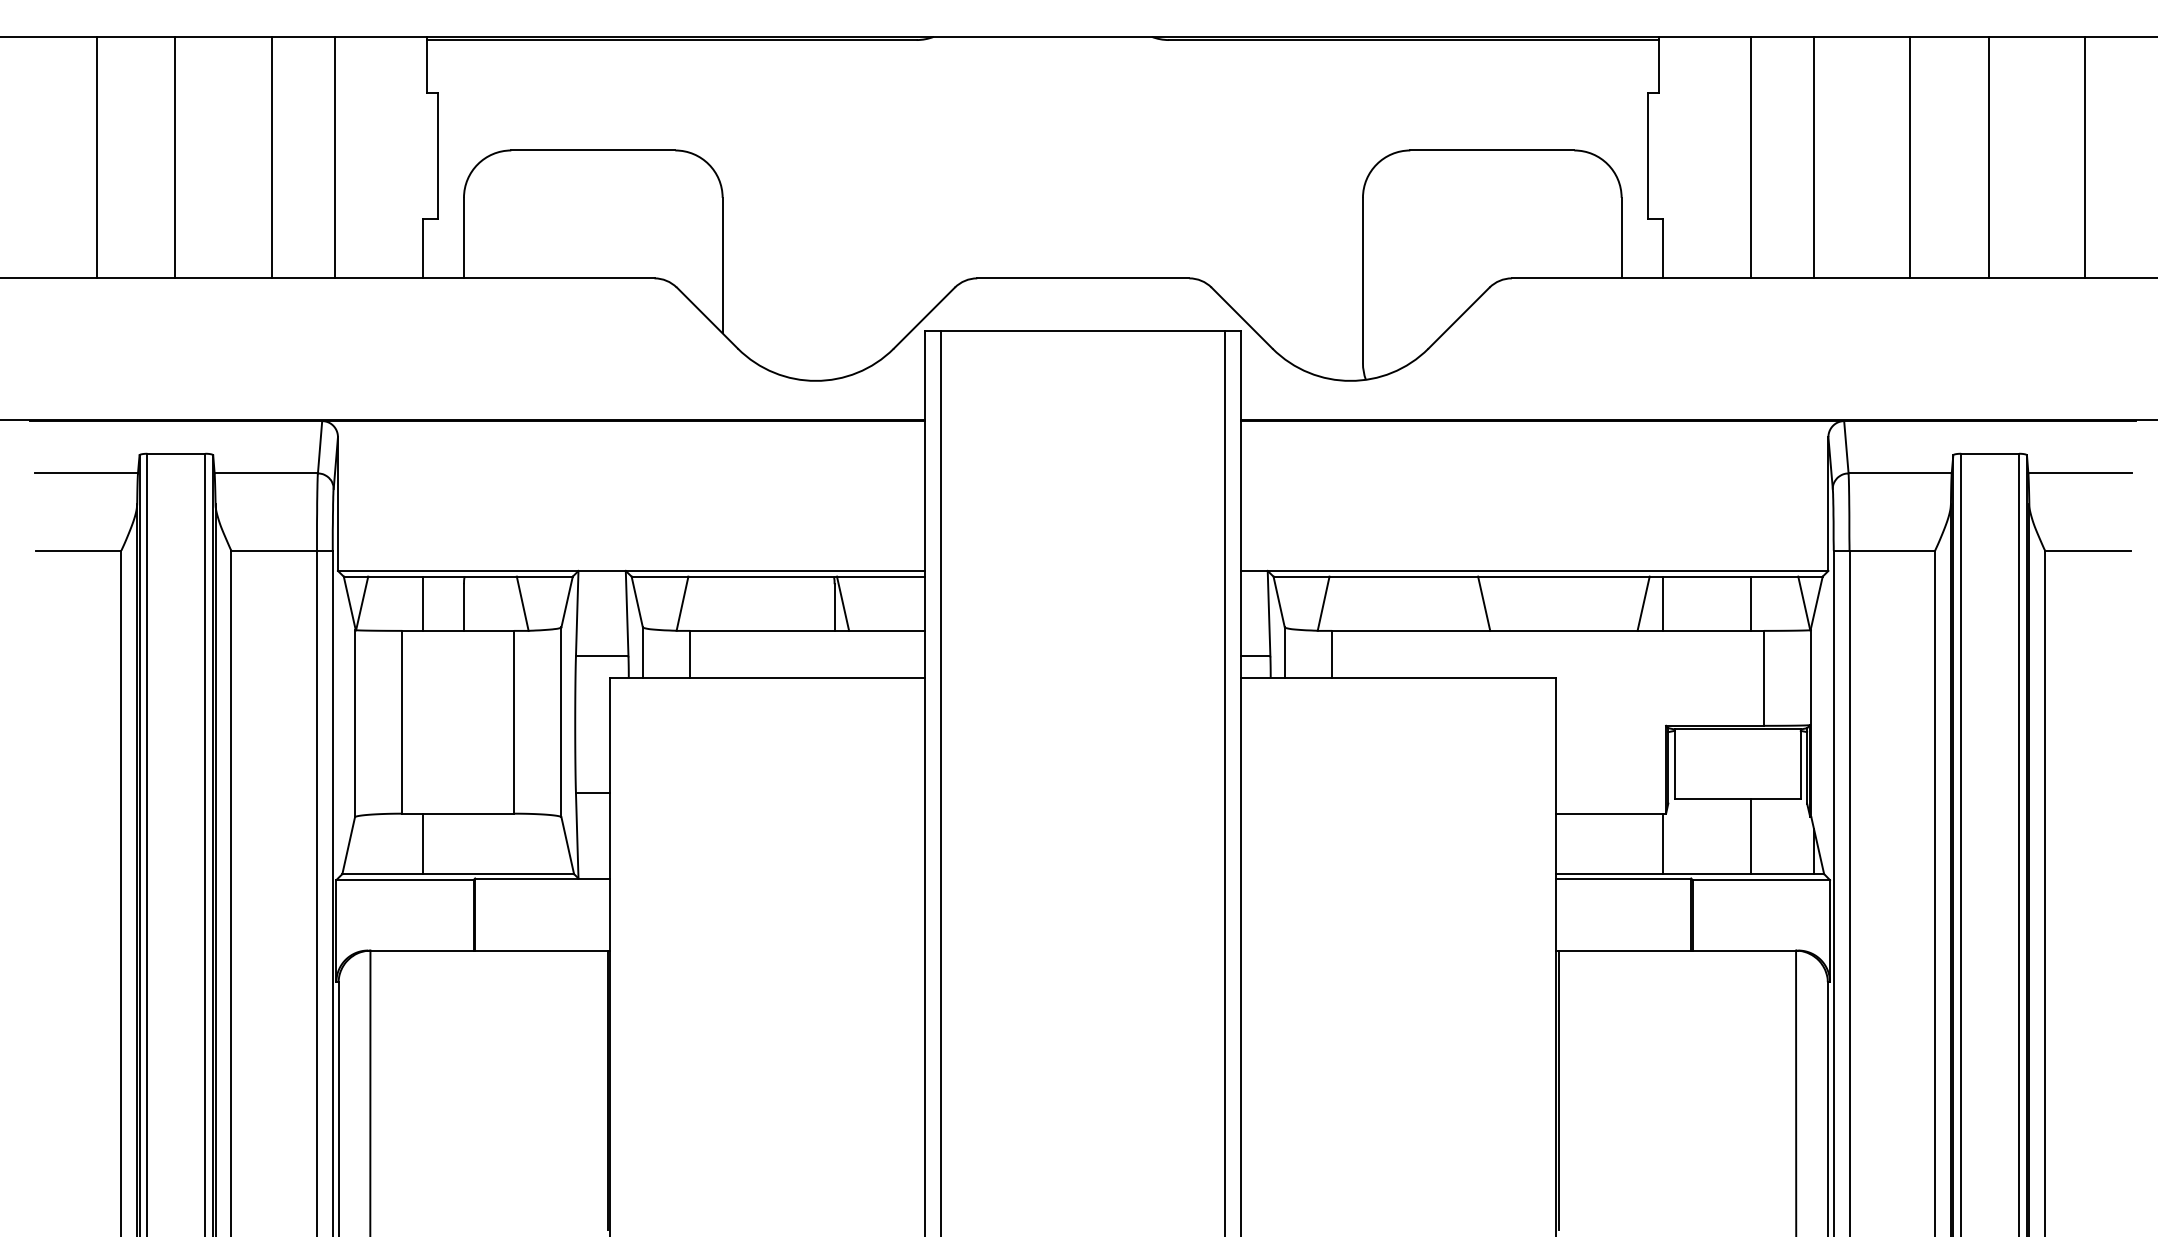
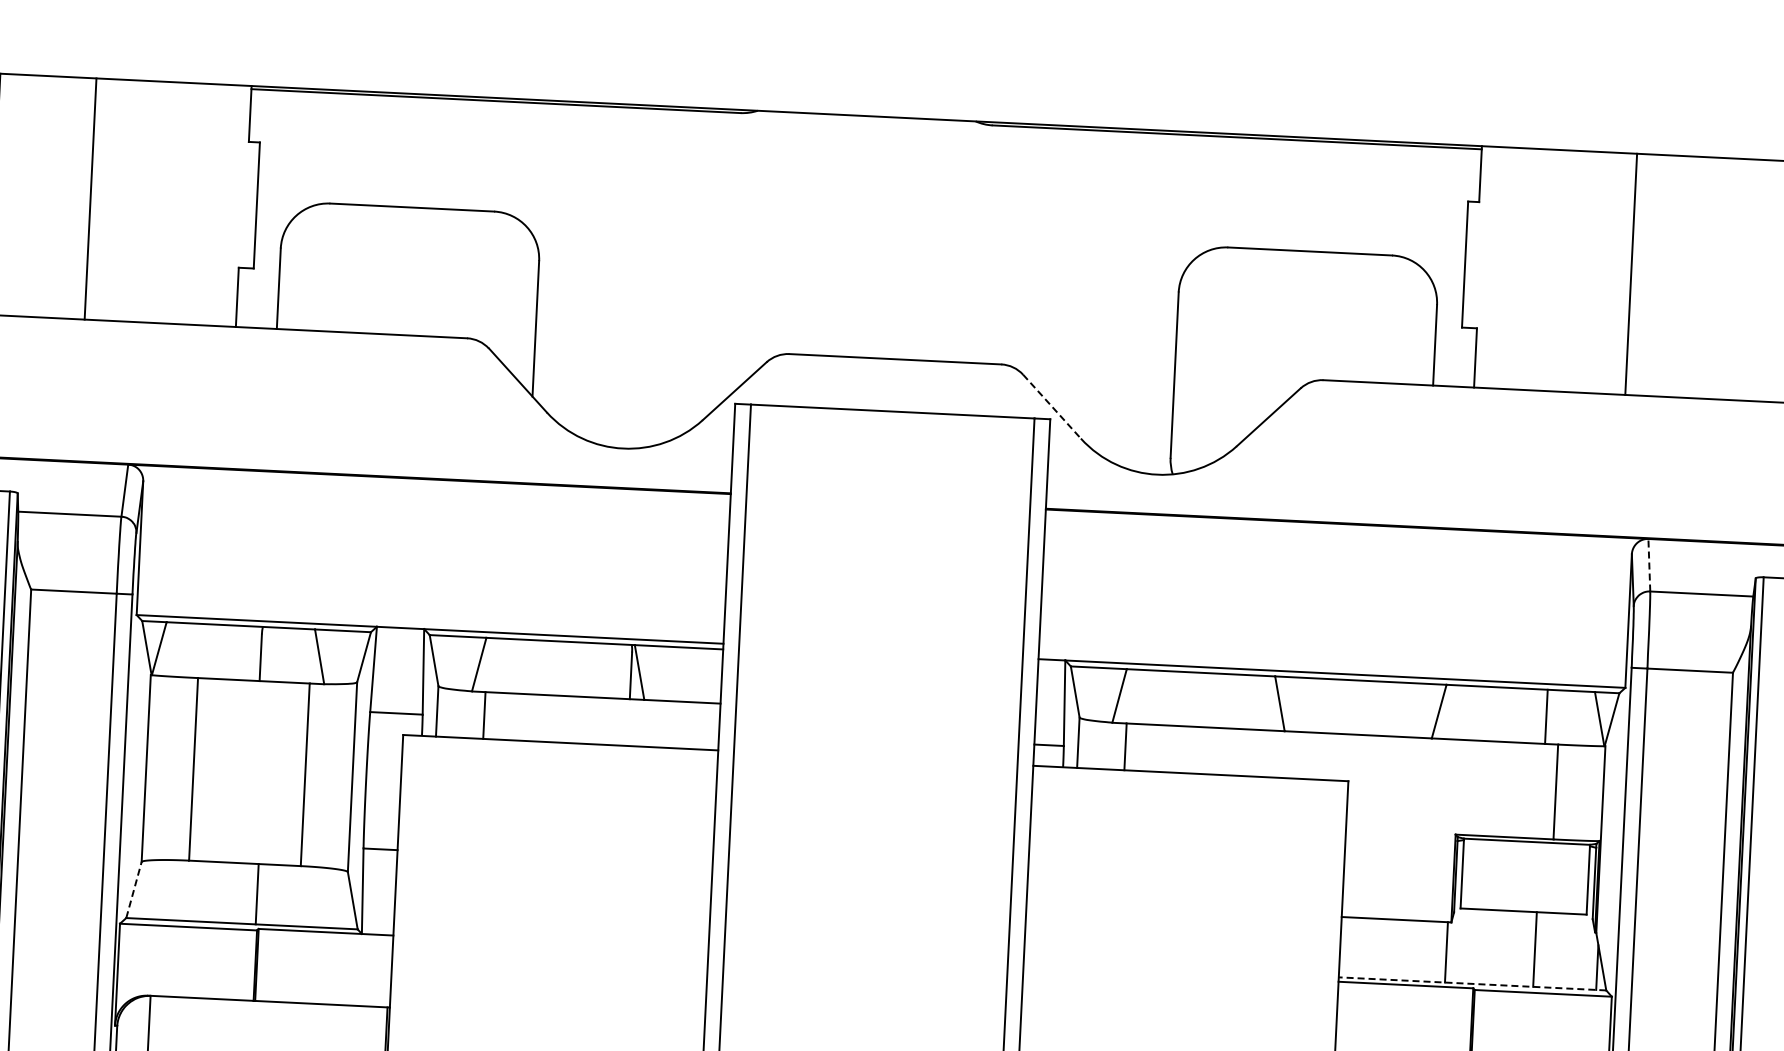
line: (334, 157) -> (153, 201), removed
line: (1750, 157) -> (1567, 271), removed
line: (1910, 157) -> (1727, 278), removed
line: (1242, 318) -> (1052, 407), solid -> dashed
line: (1846, 446) -> (1649, 564), solid -> dashed
line: (422, 603) -> (219, 651), removed
line: (1662, 603) -> (1458, 712), removed
line: (422, 843) -> (256, 893), moved
line: (348, 845) -> (133, 889), solid -> dashed
line: (1690, 874) -> (1472, 984), solid -> dashed

